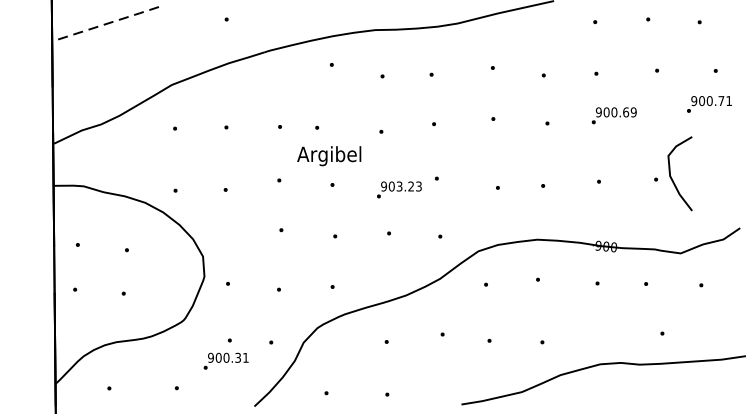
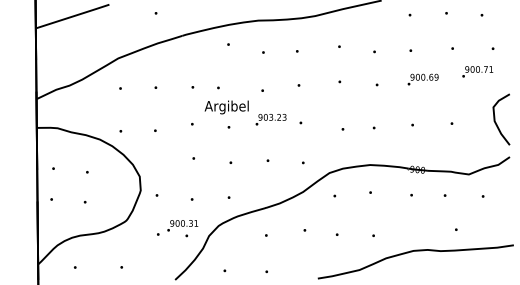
line: (105, 24) -> (72, 16), dashed -> solid
text: (709, 103) -> (477, 71), moved
curve: (672, 177) -> (496, 122), moved
text: (398, 189) -> (270, 119), moved
text: (225, 360) -> (182, 225), moved

